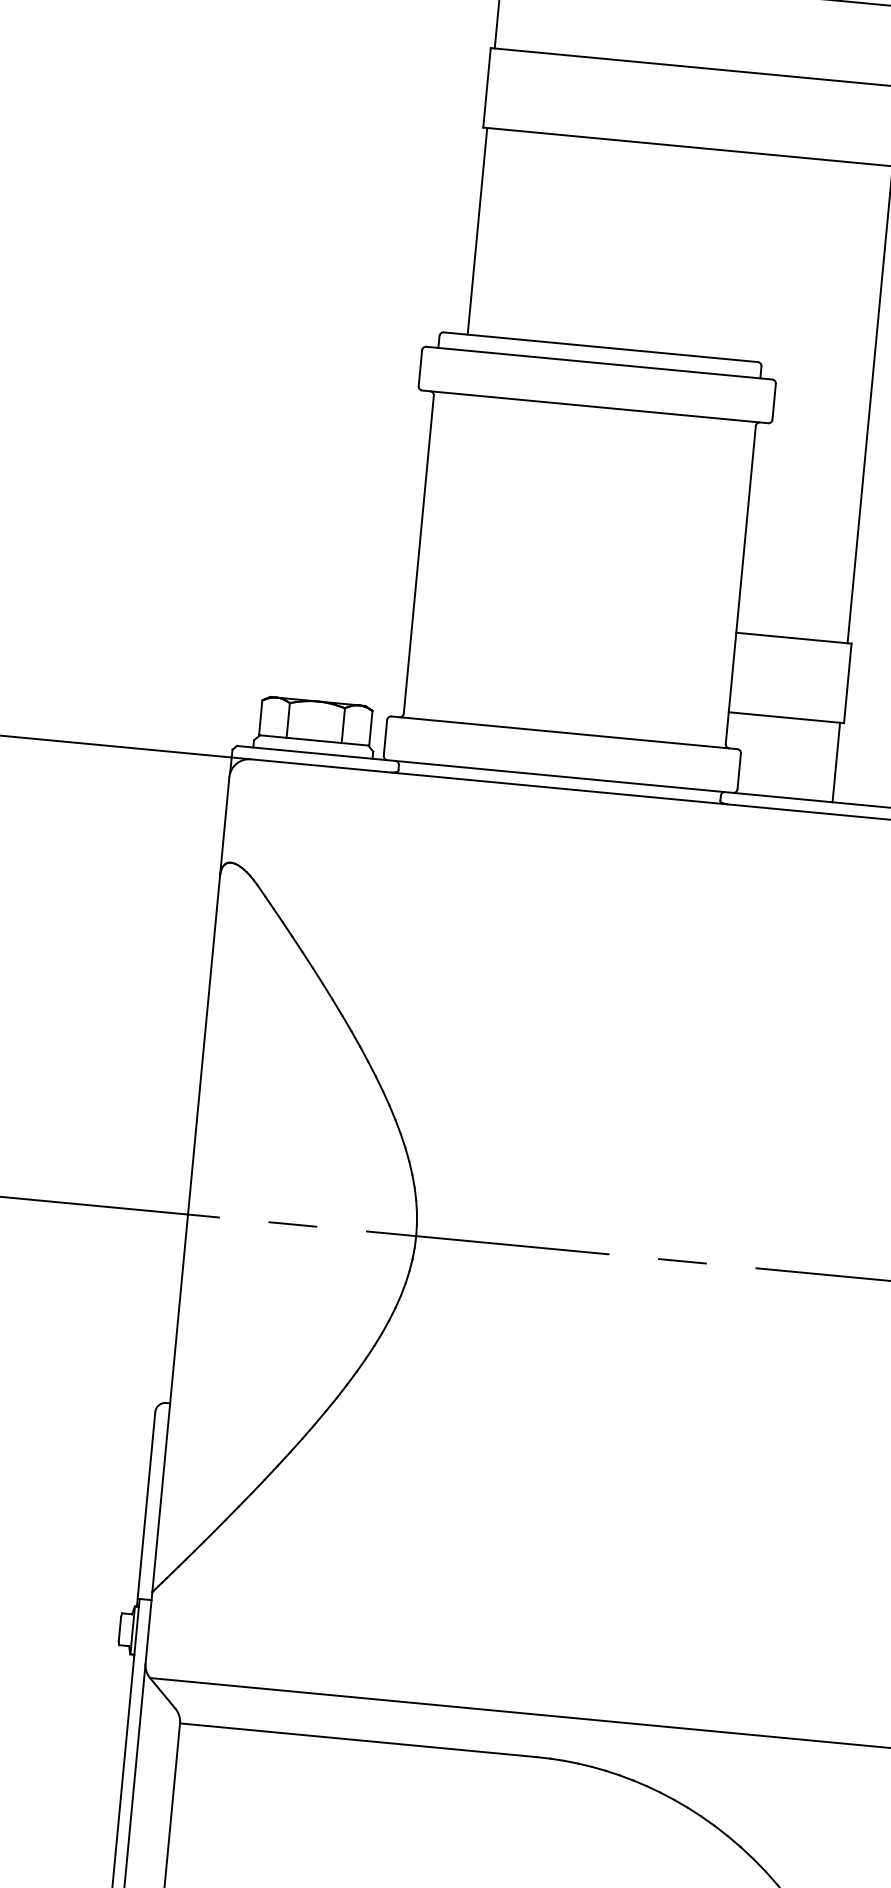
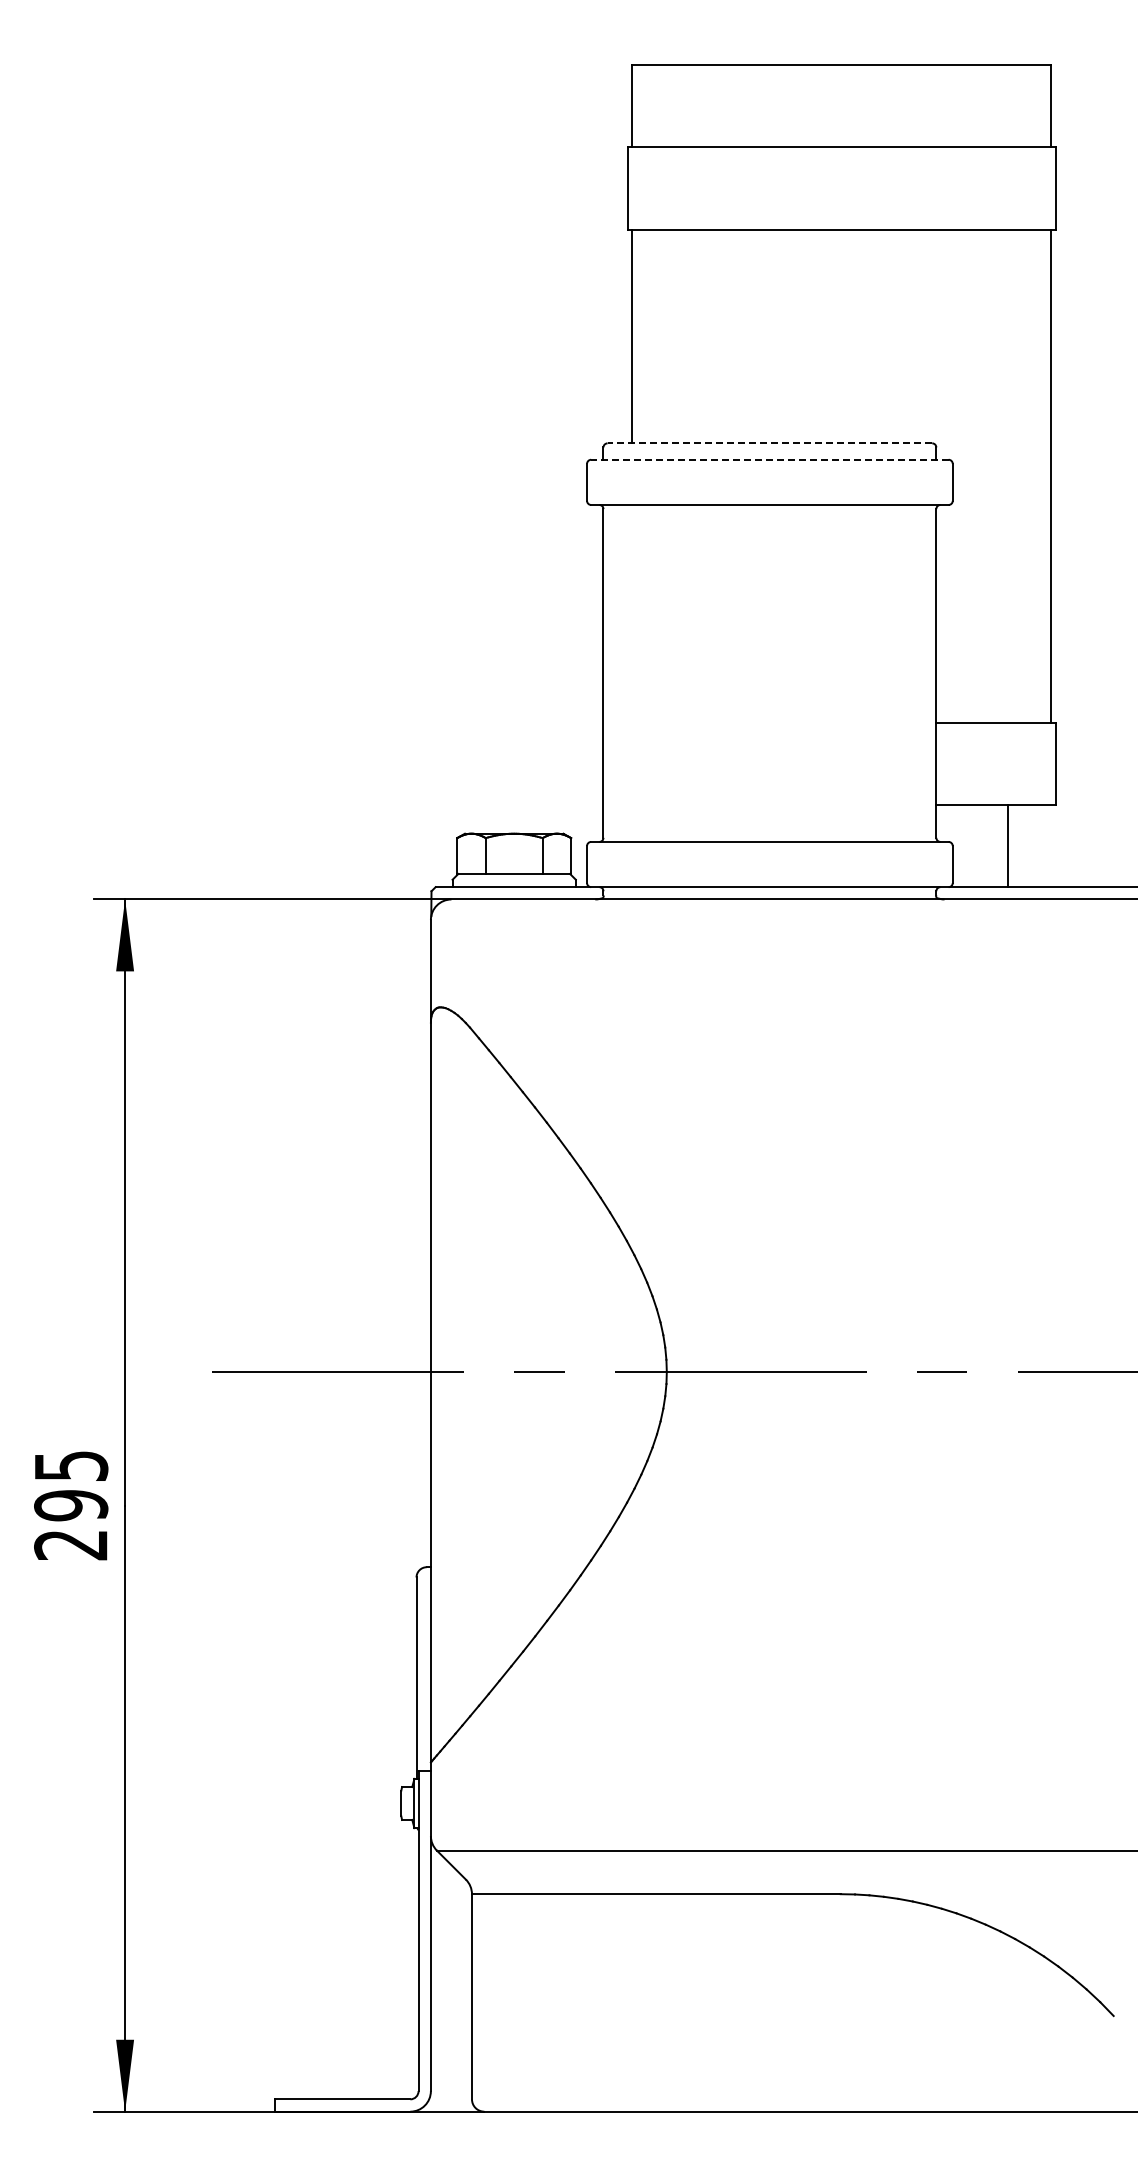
line: (600, 347) -> (769, 443), solid -> dashed
line: (598, 362) -> (769, 459), solid -> dashed
line: (836, 761) -> (1008, 845), moved

